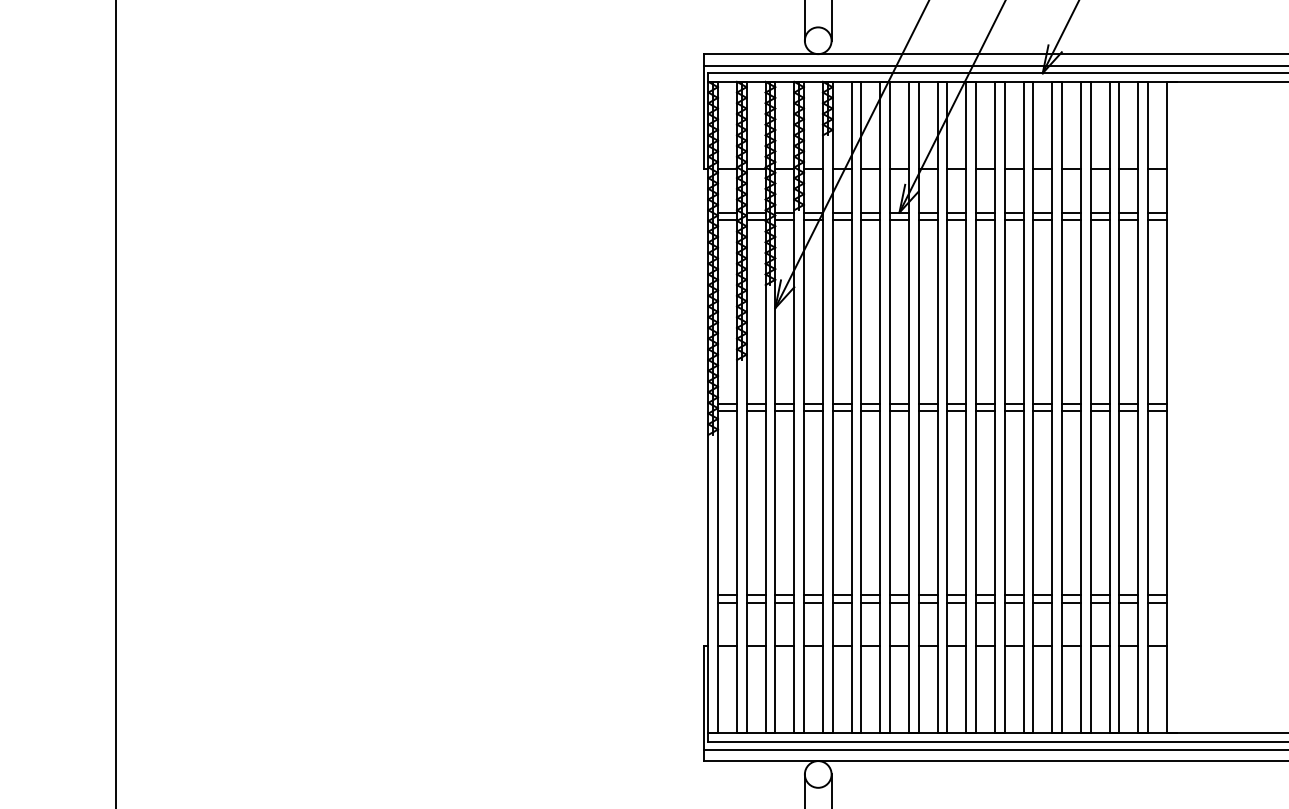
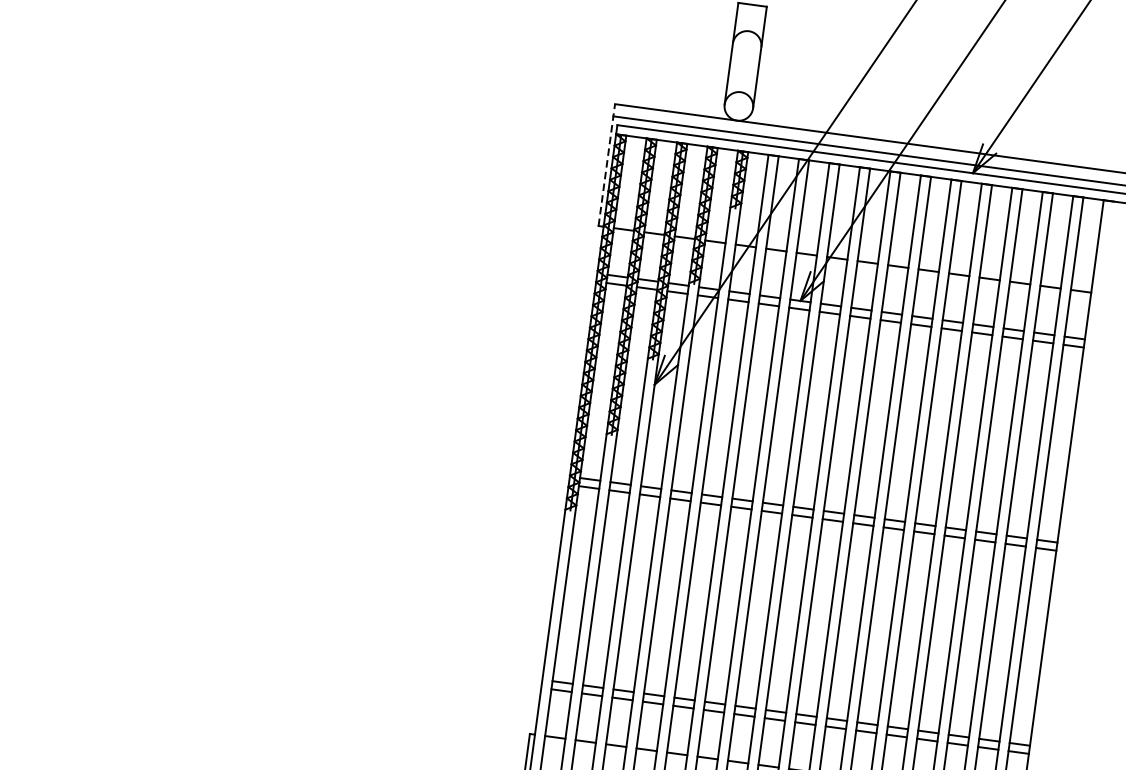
line: (703, 110) -> (606, 164), solid -> dashed

